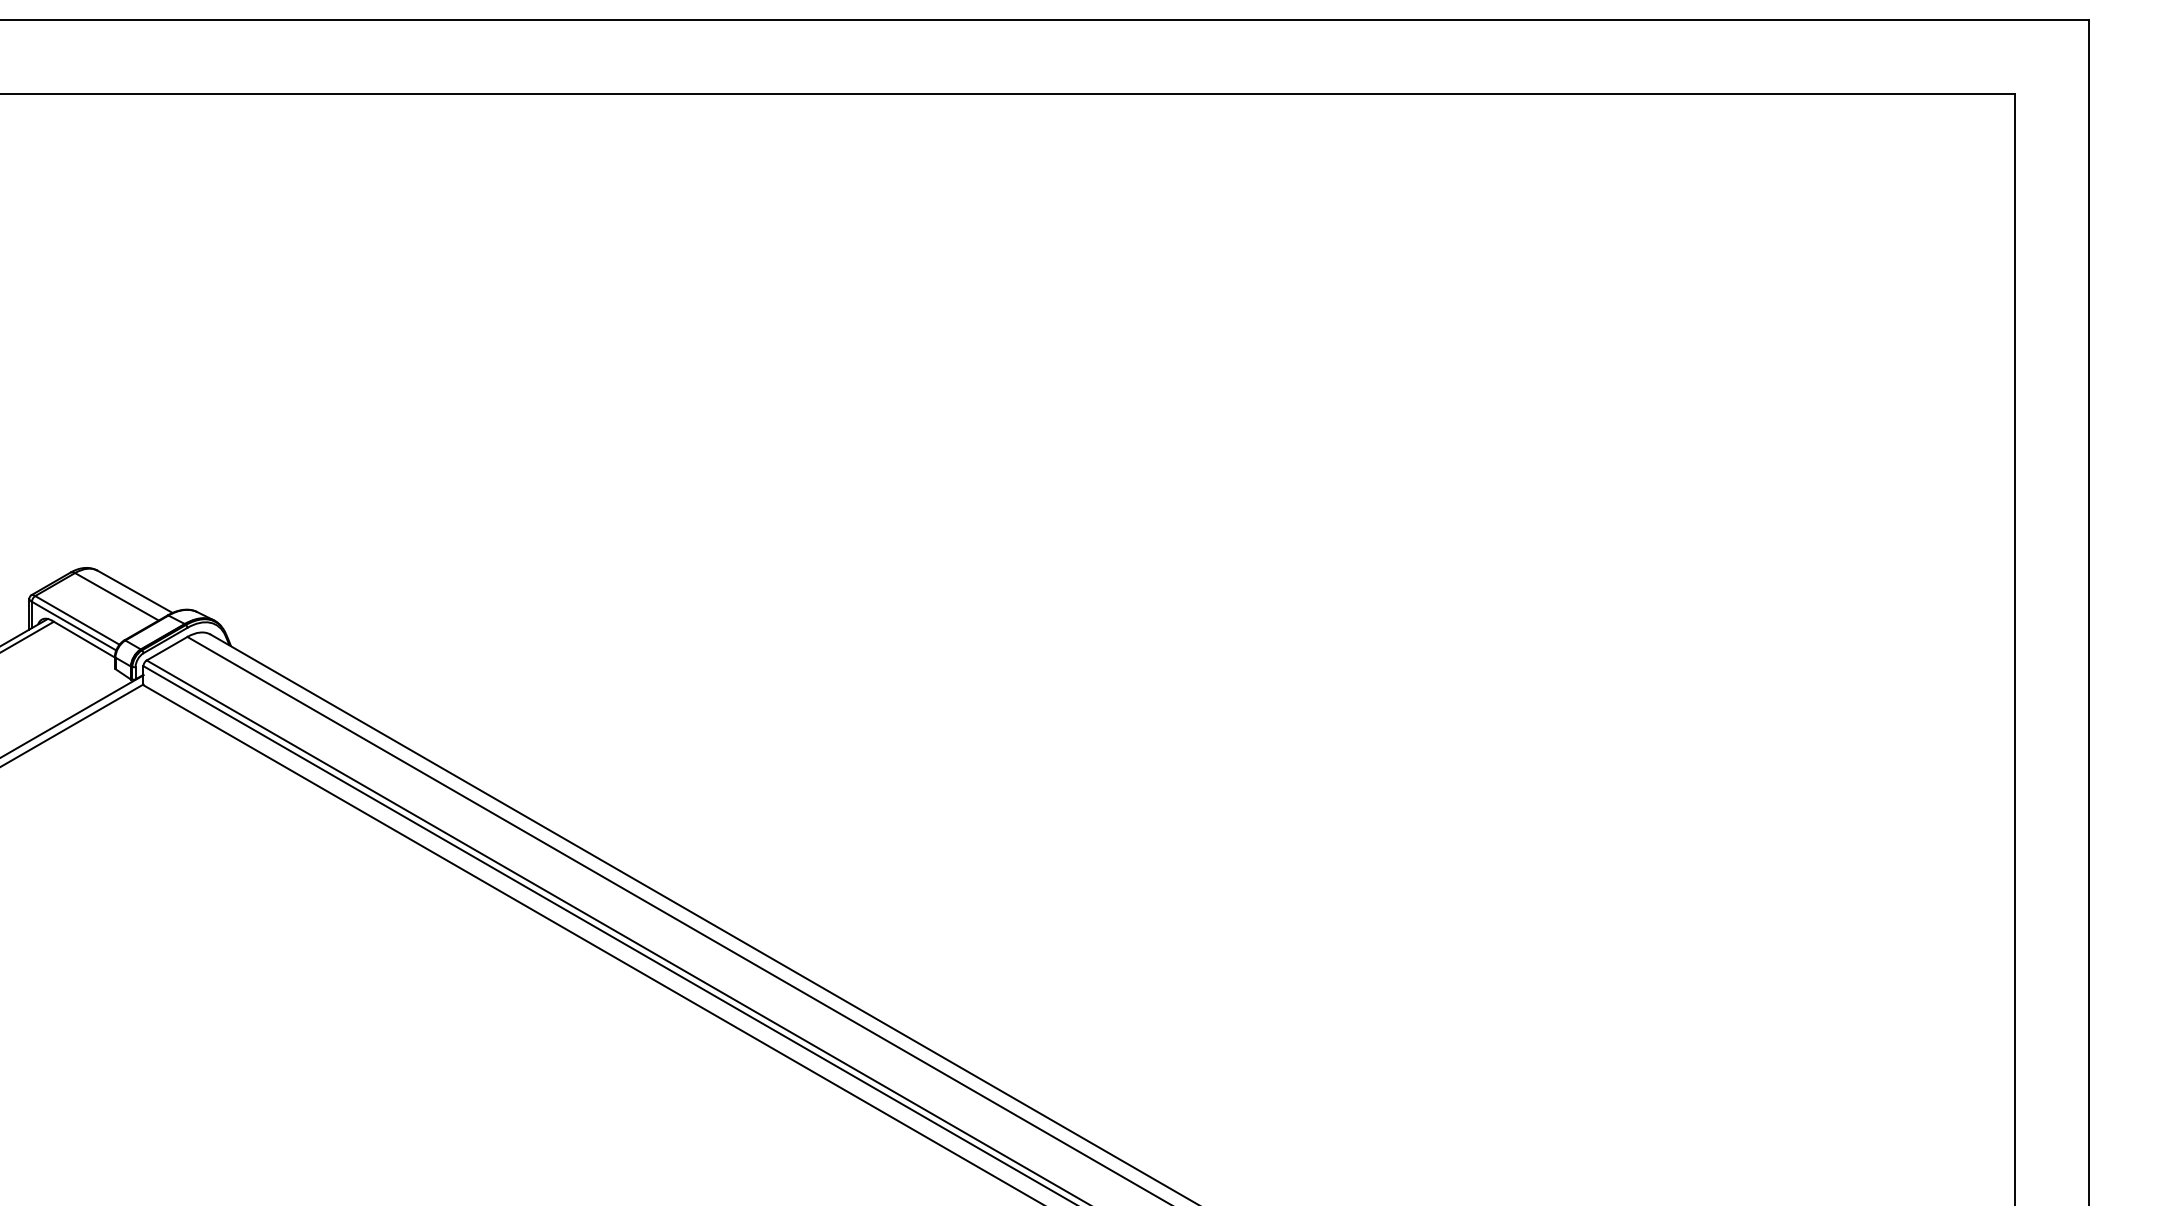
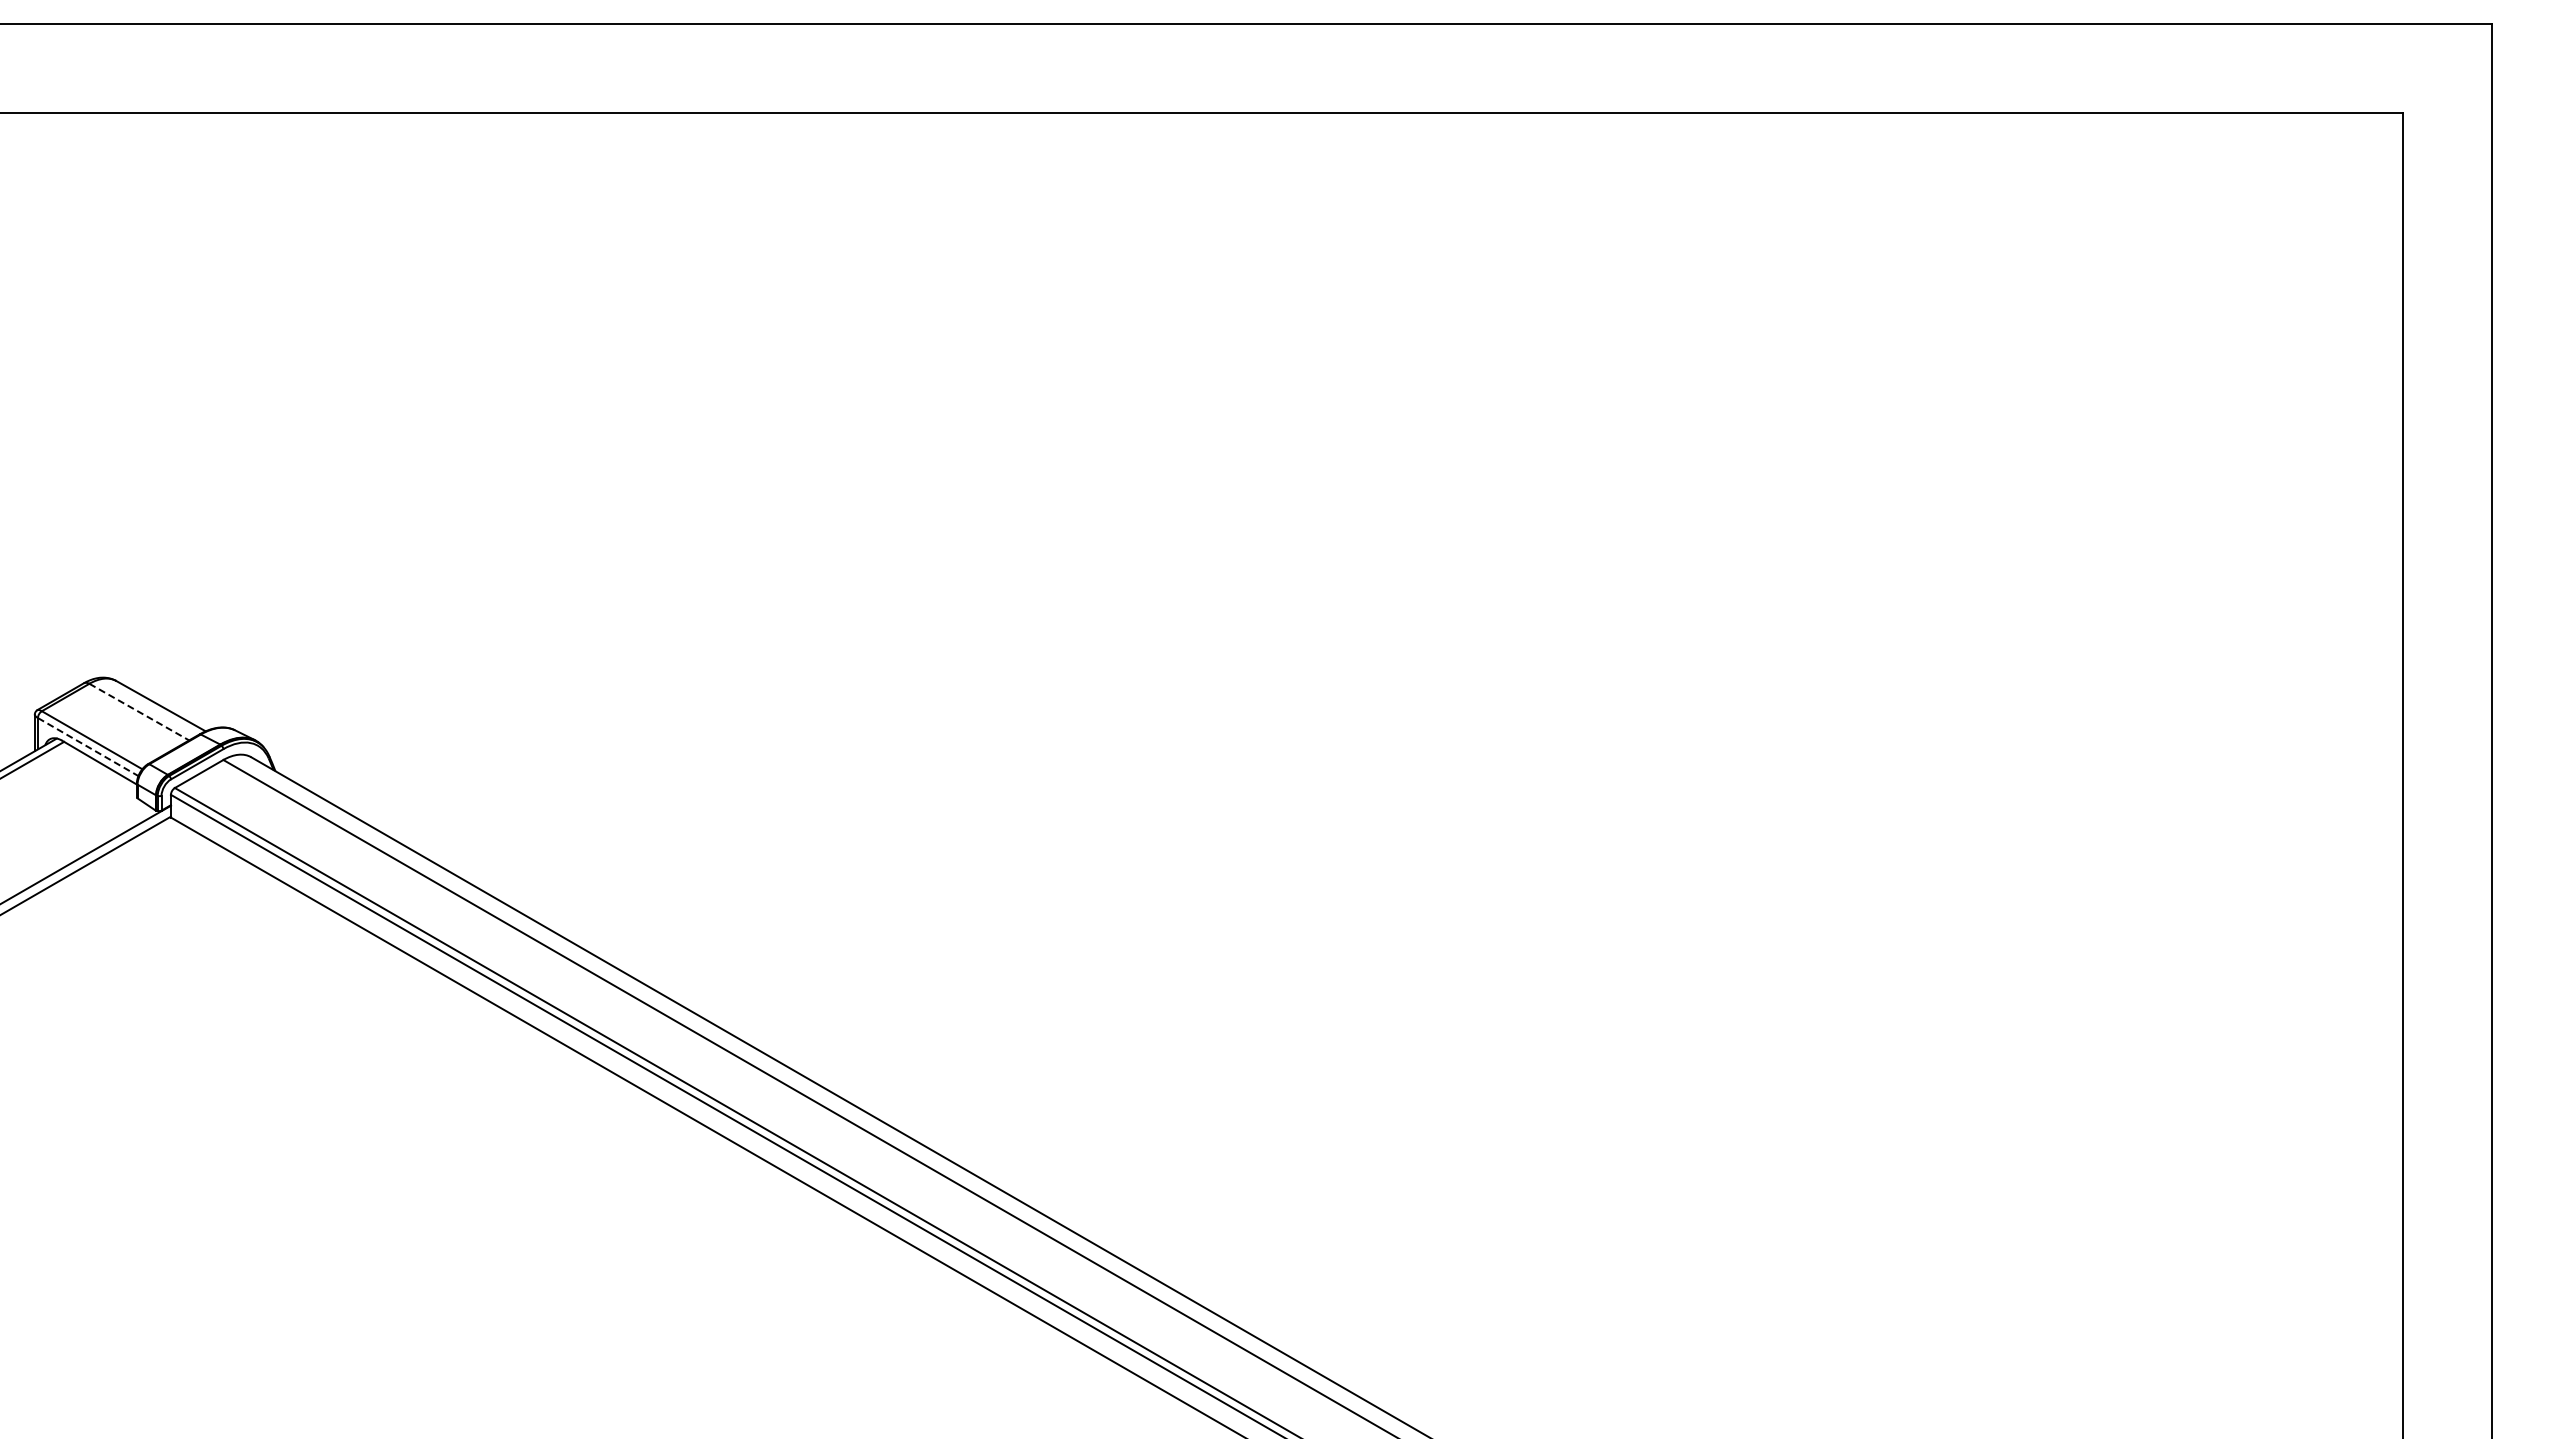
line: (117, 597) -> (139, 712), solid -> dashed
line: (74, 626) -> (88, 747), solid -> dashed

